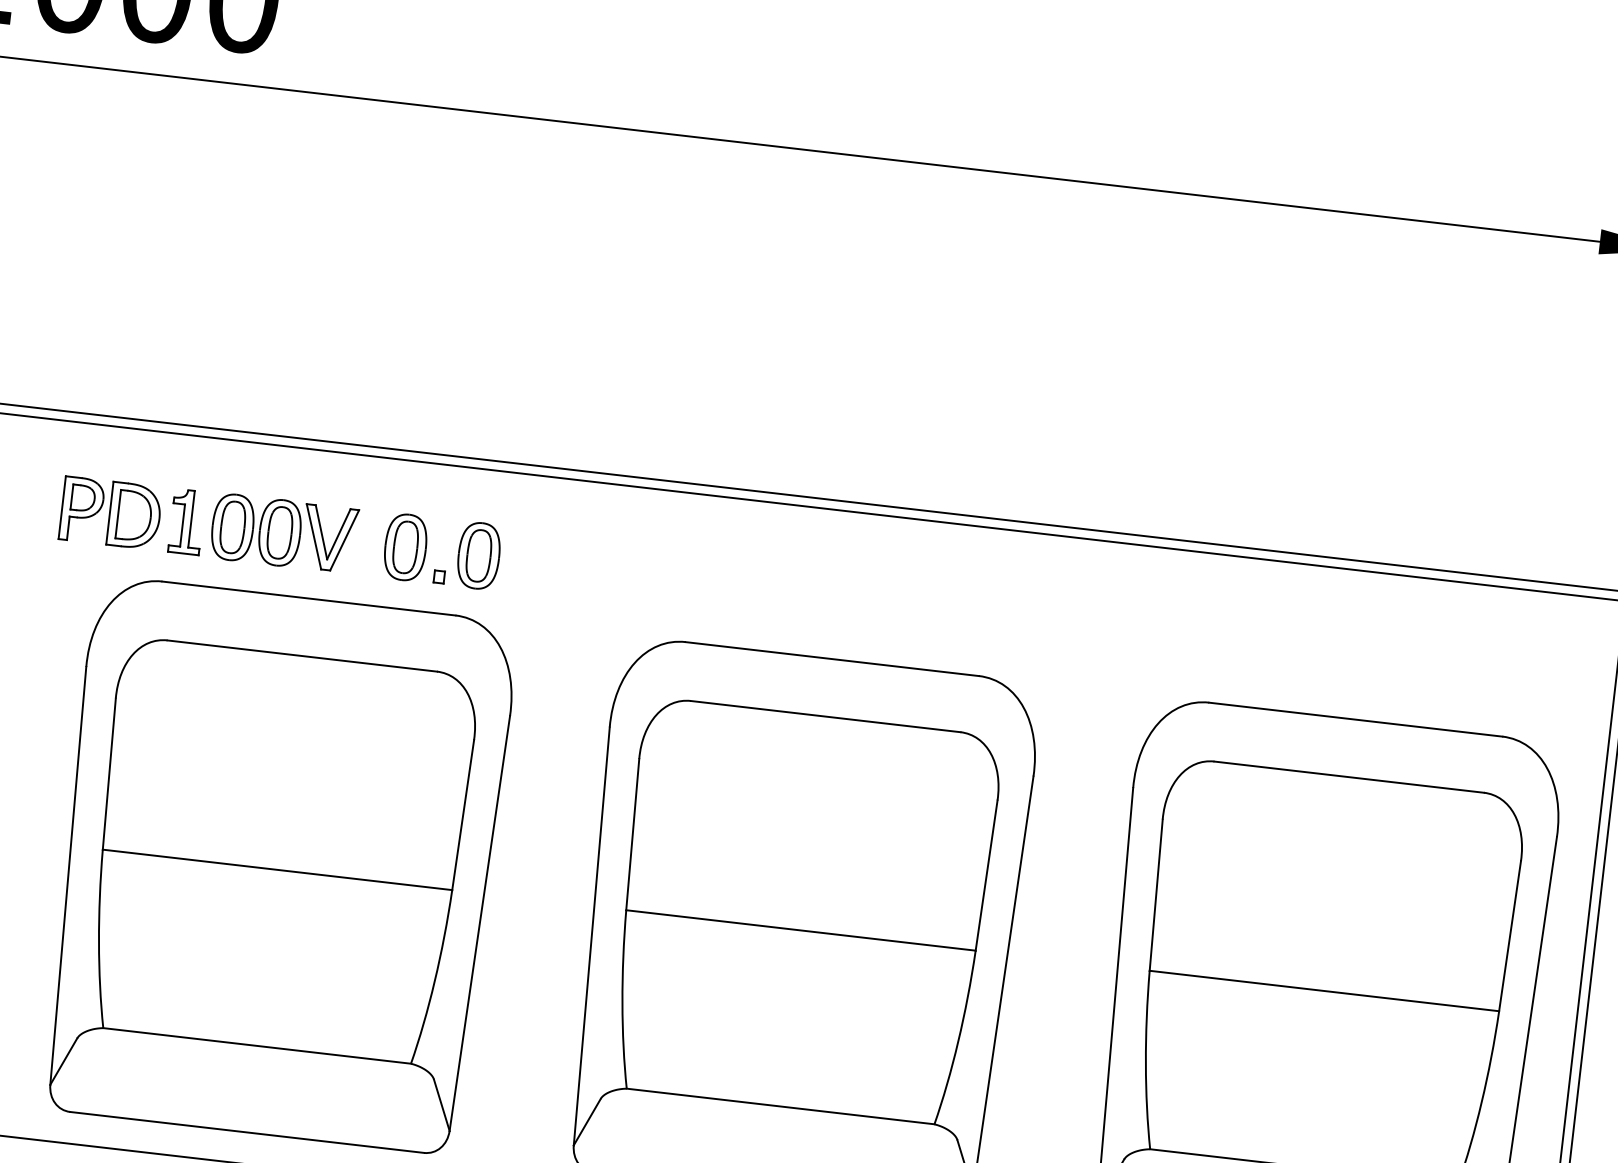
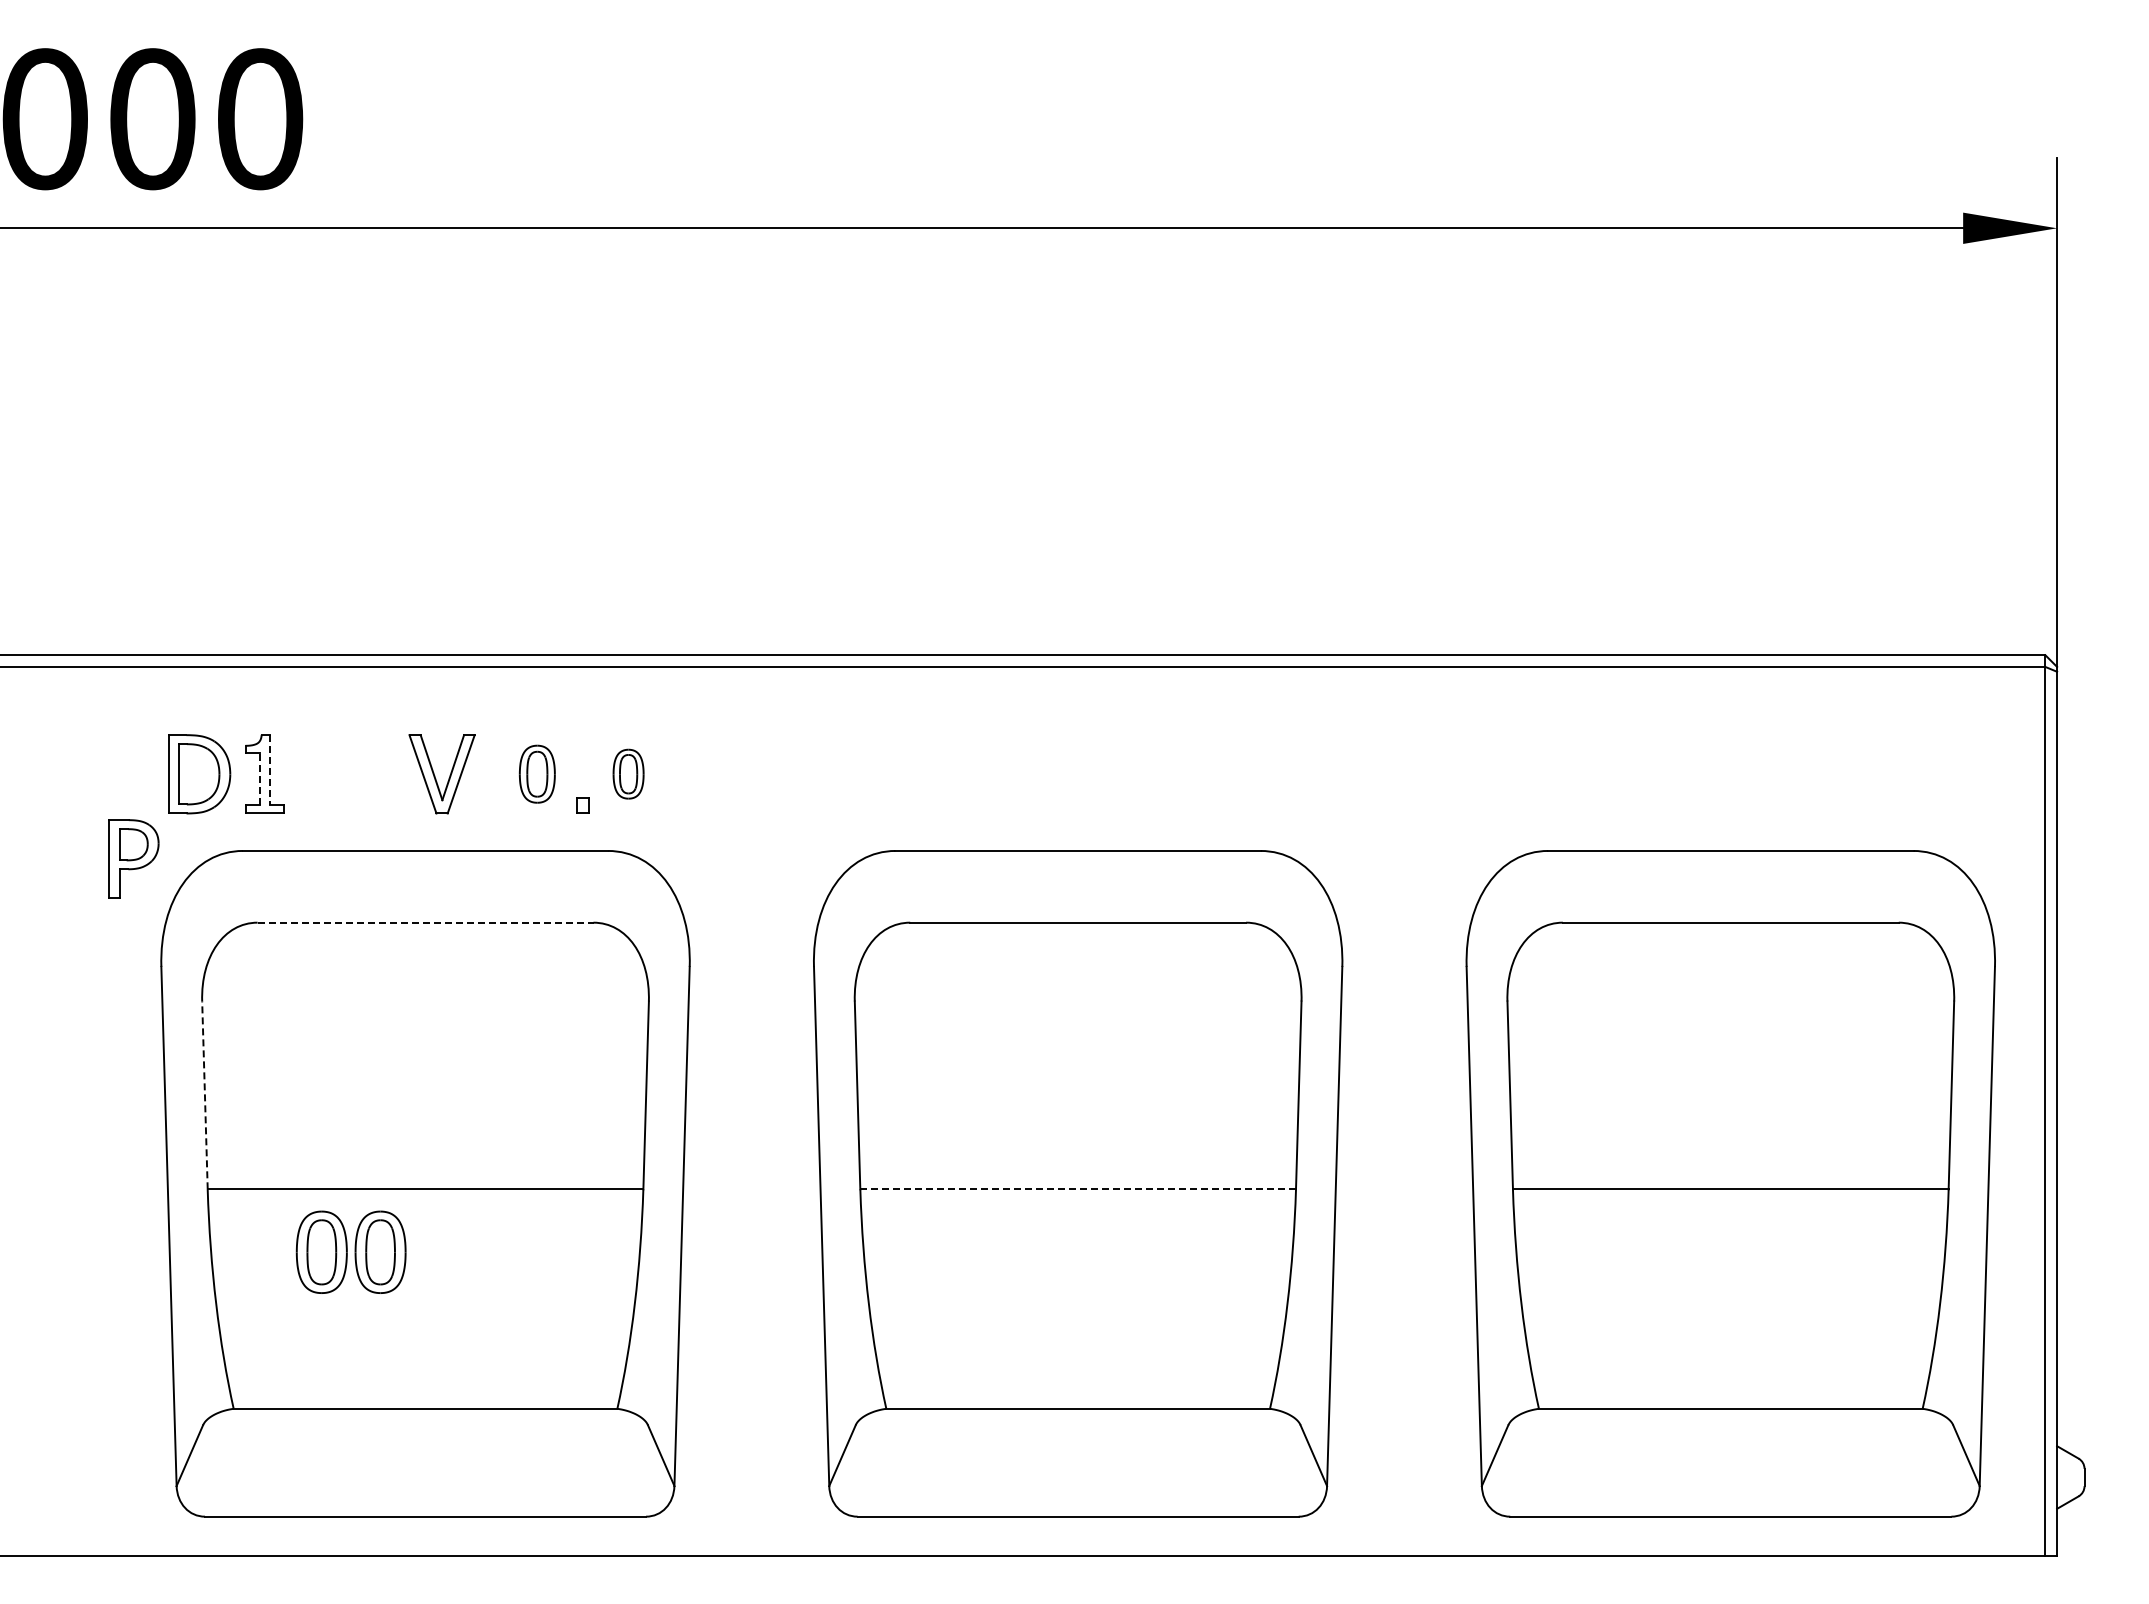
part: (81, 509) -> (133, 858), moved
line: (191, 519) -> (269, 770), solid -> dashed
line: (182, 524) -> (259, 778), solid -> dashed
part: (255, 529) -> (350, 1251), moved
part: (405, 546) -> (537, 773), size x0.7
part: (478, 555) -> (628, 773), size x0.6
line: (302, 655) -> (425, 922), solid -> dashed
line: (108, 774) -> (204, 1095), solid -> dashed
line: (801, 930) -> (1078, 1189), solid -> dashed

